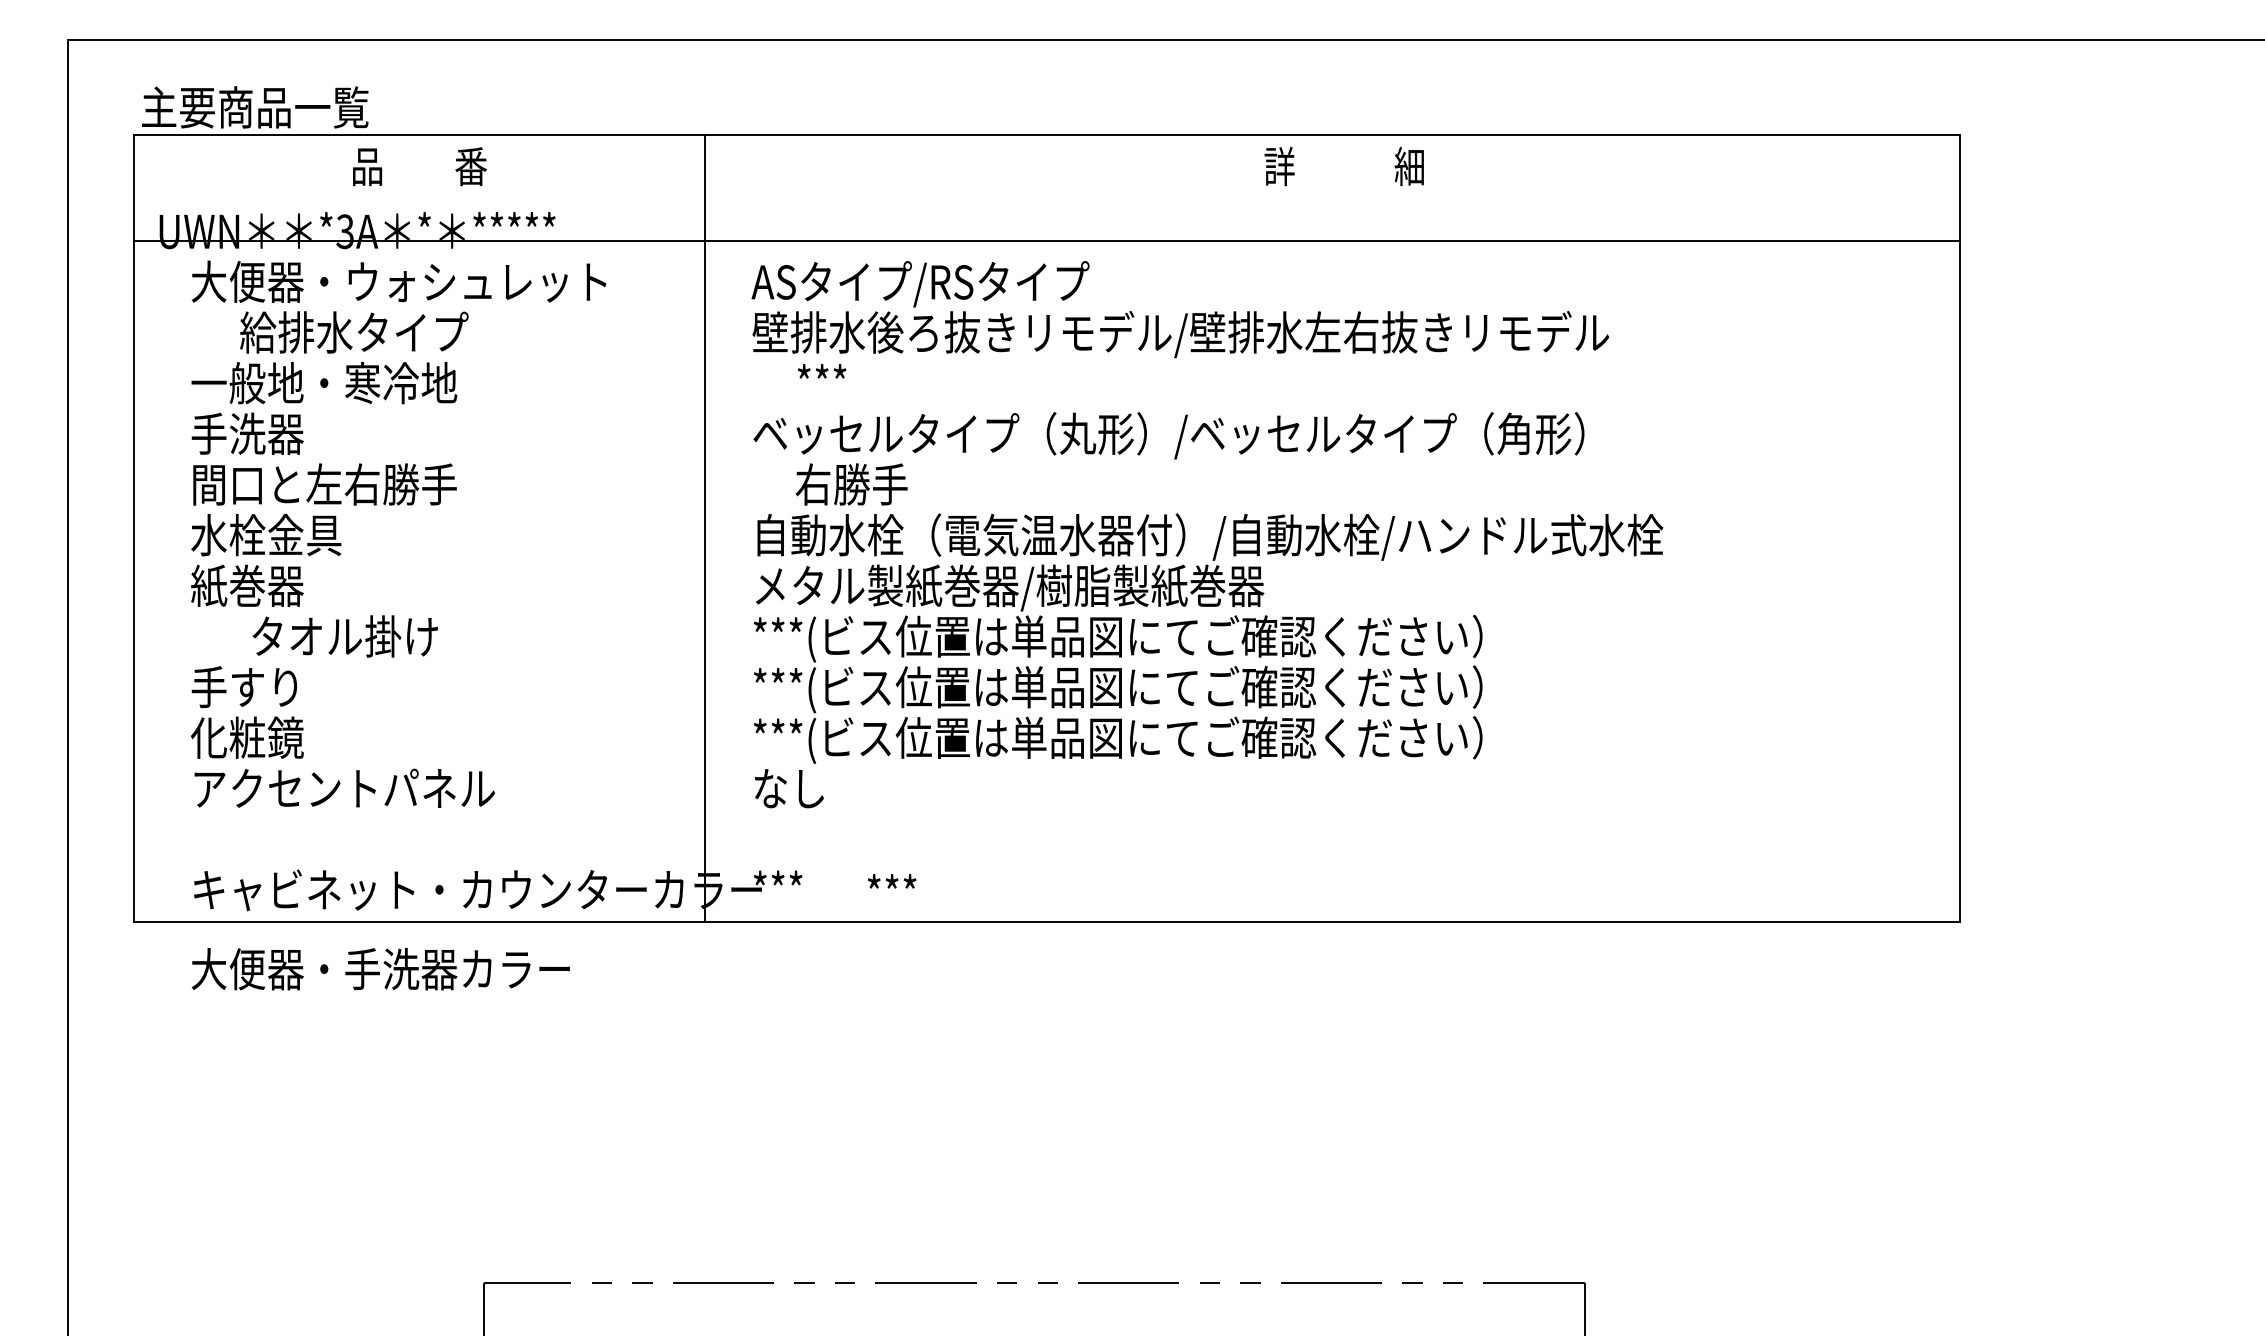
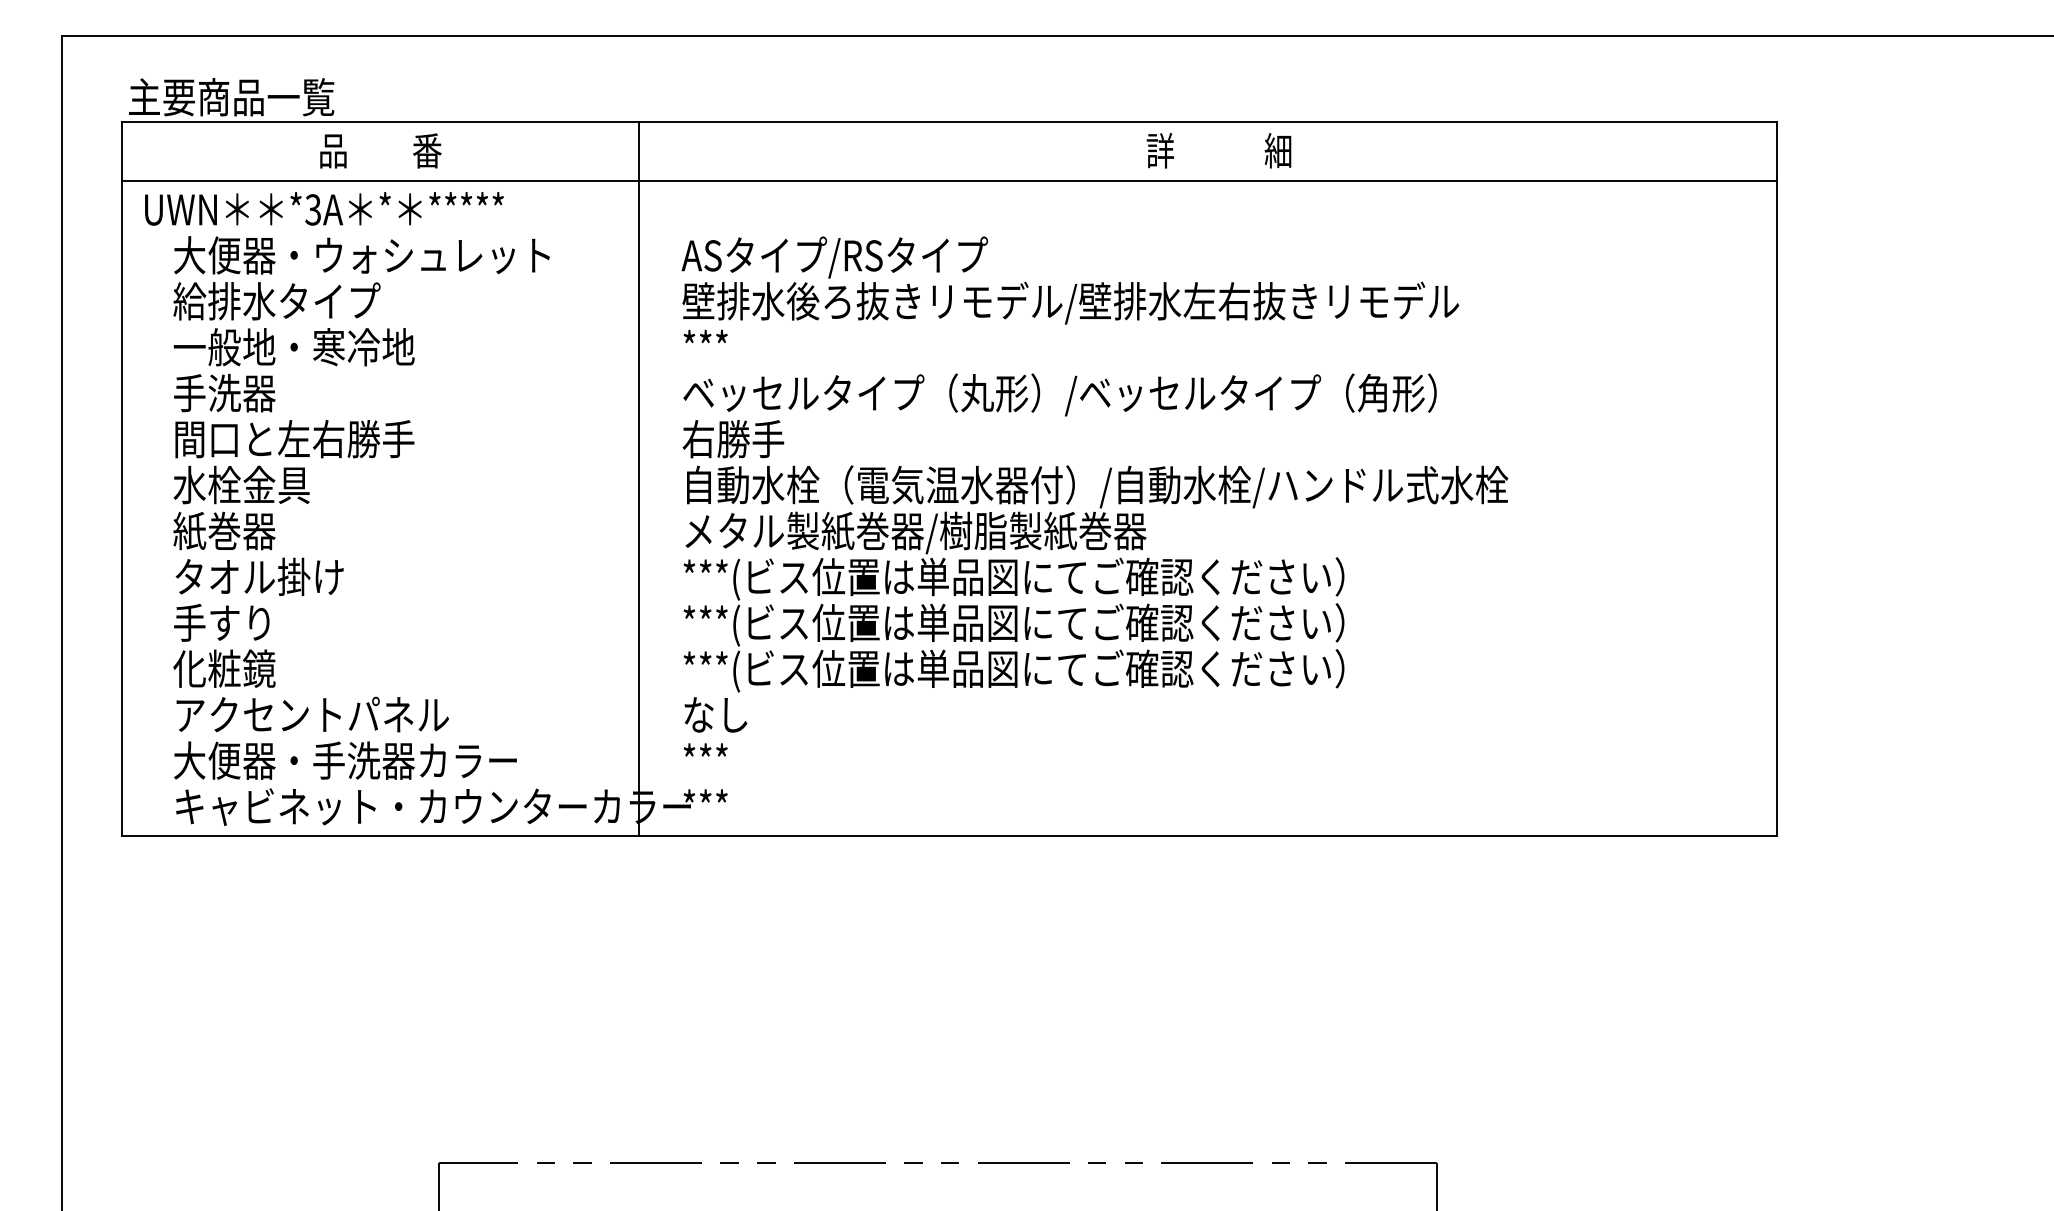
line: (1046, 241) -> (949, 180), moved
text: (354, 332) -> (277, 301), moved
text: (822, 371) -> (706, 336), moved
text: (851, 484) -> (733, 439), moved
text: (344, 636) -> (259, 576), moved
text: (892, 881) -> (706, 750), moved
text: (380, 969) -> (345, 760), moved

